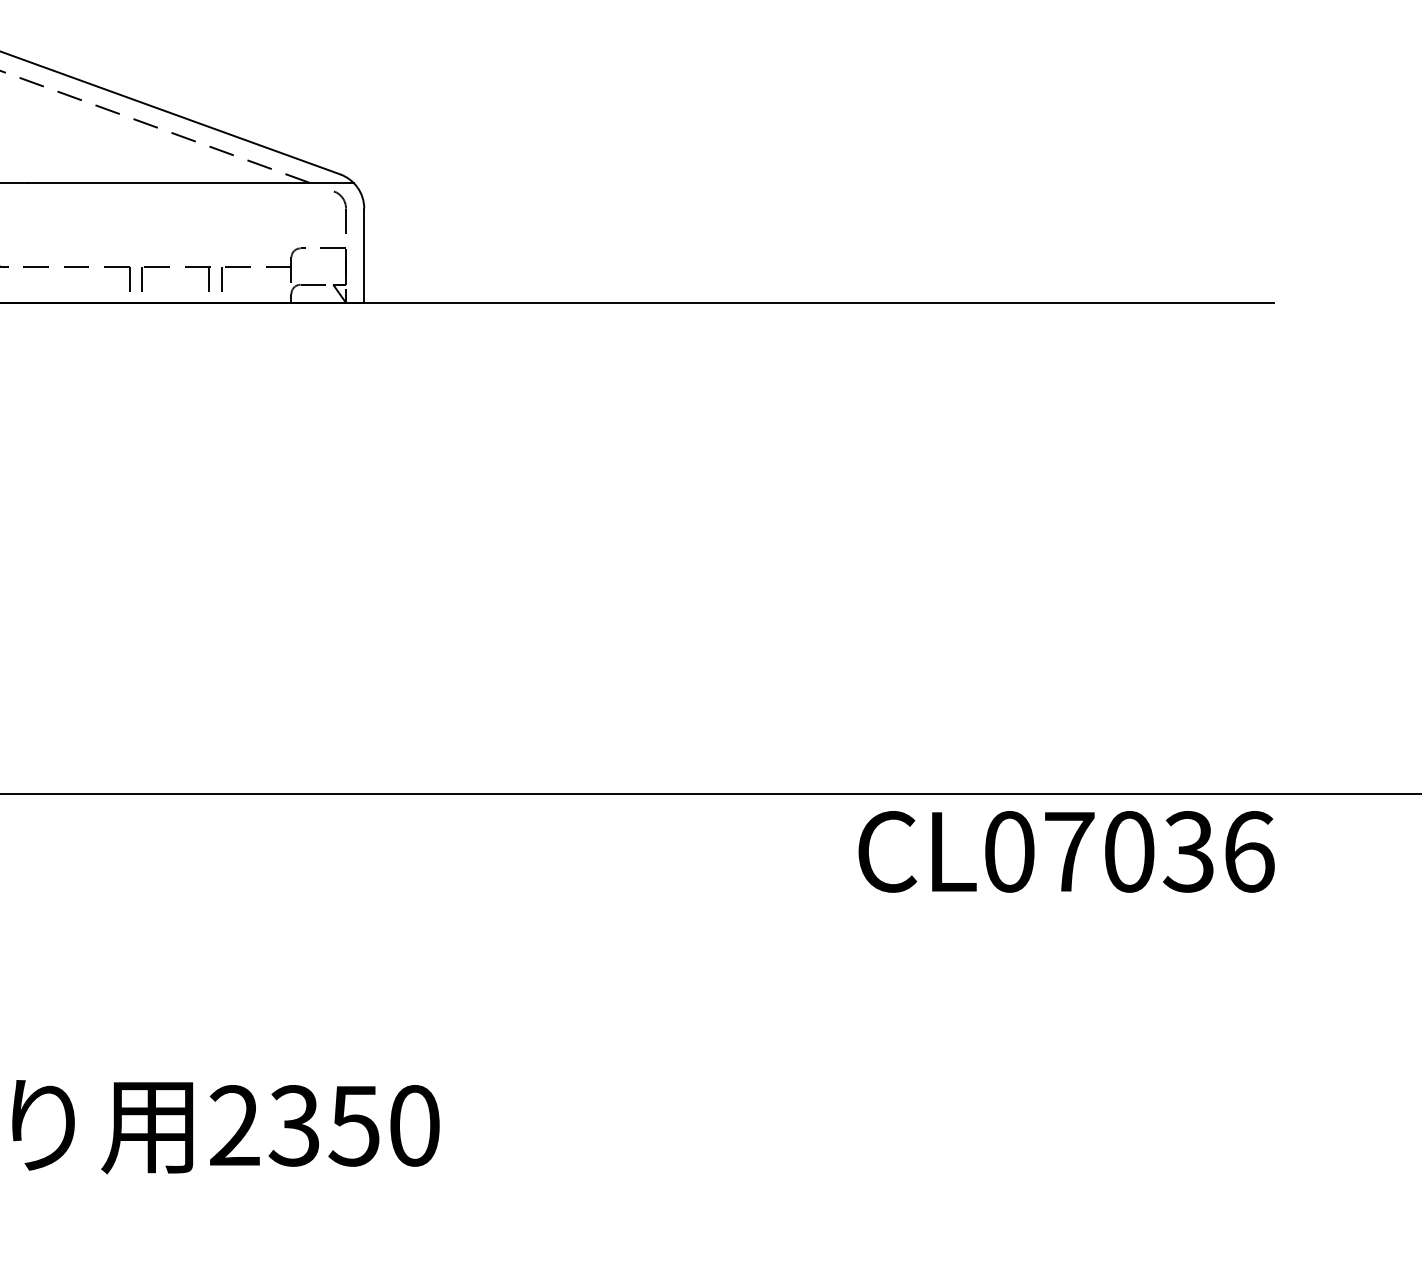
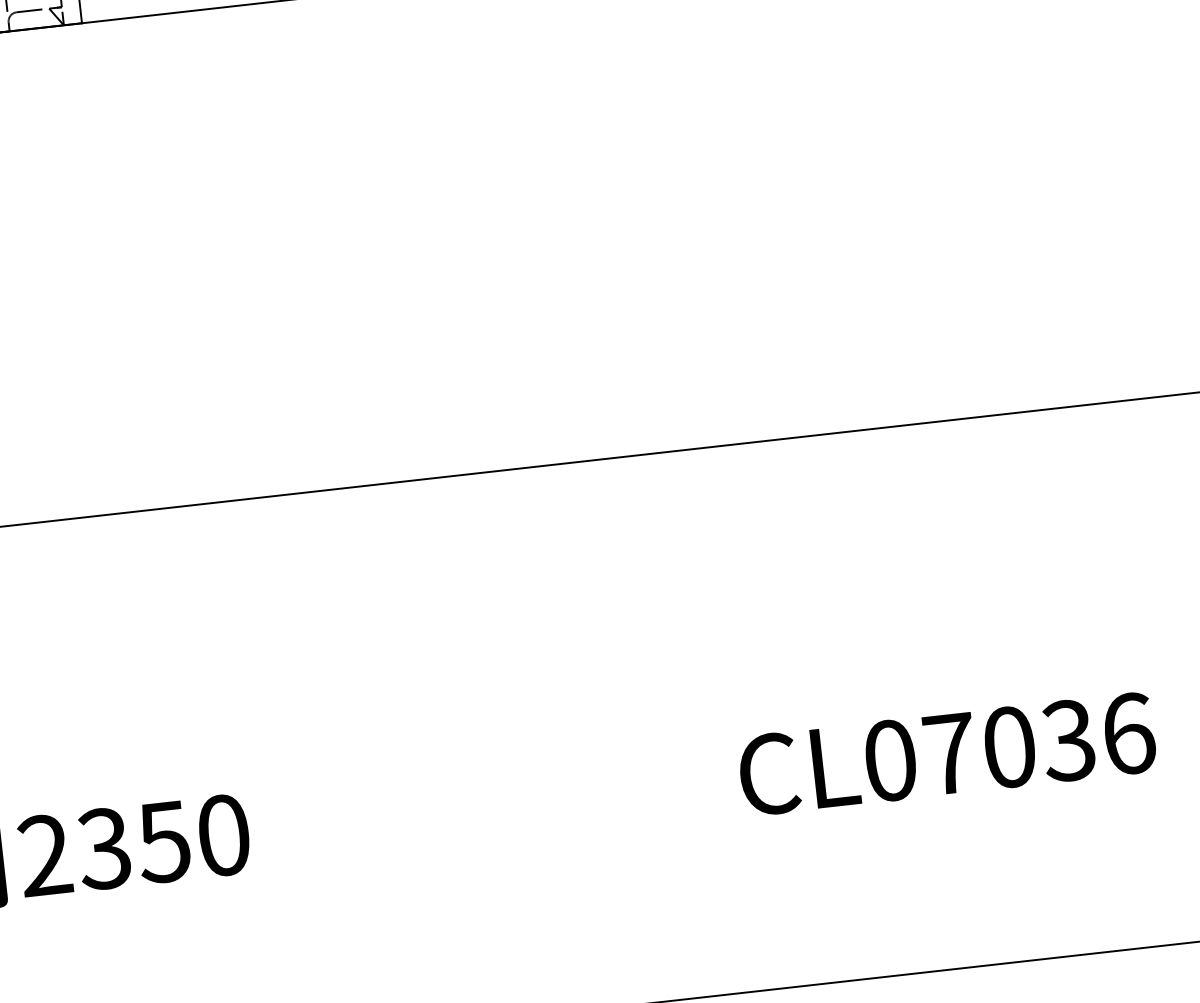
text: (1066, 851) -> (947, 753), moved

